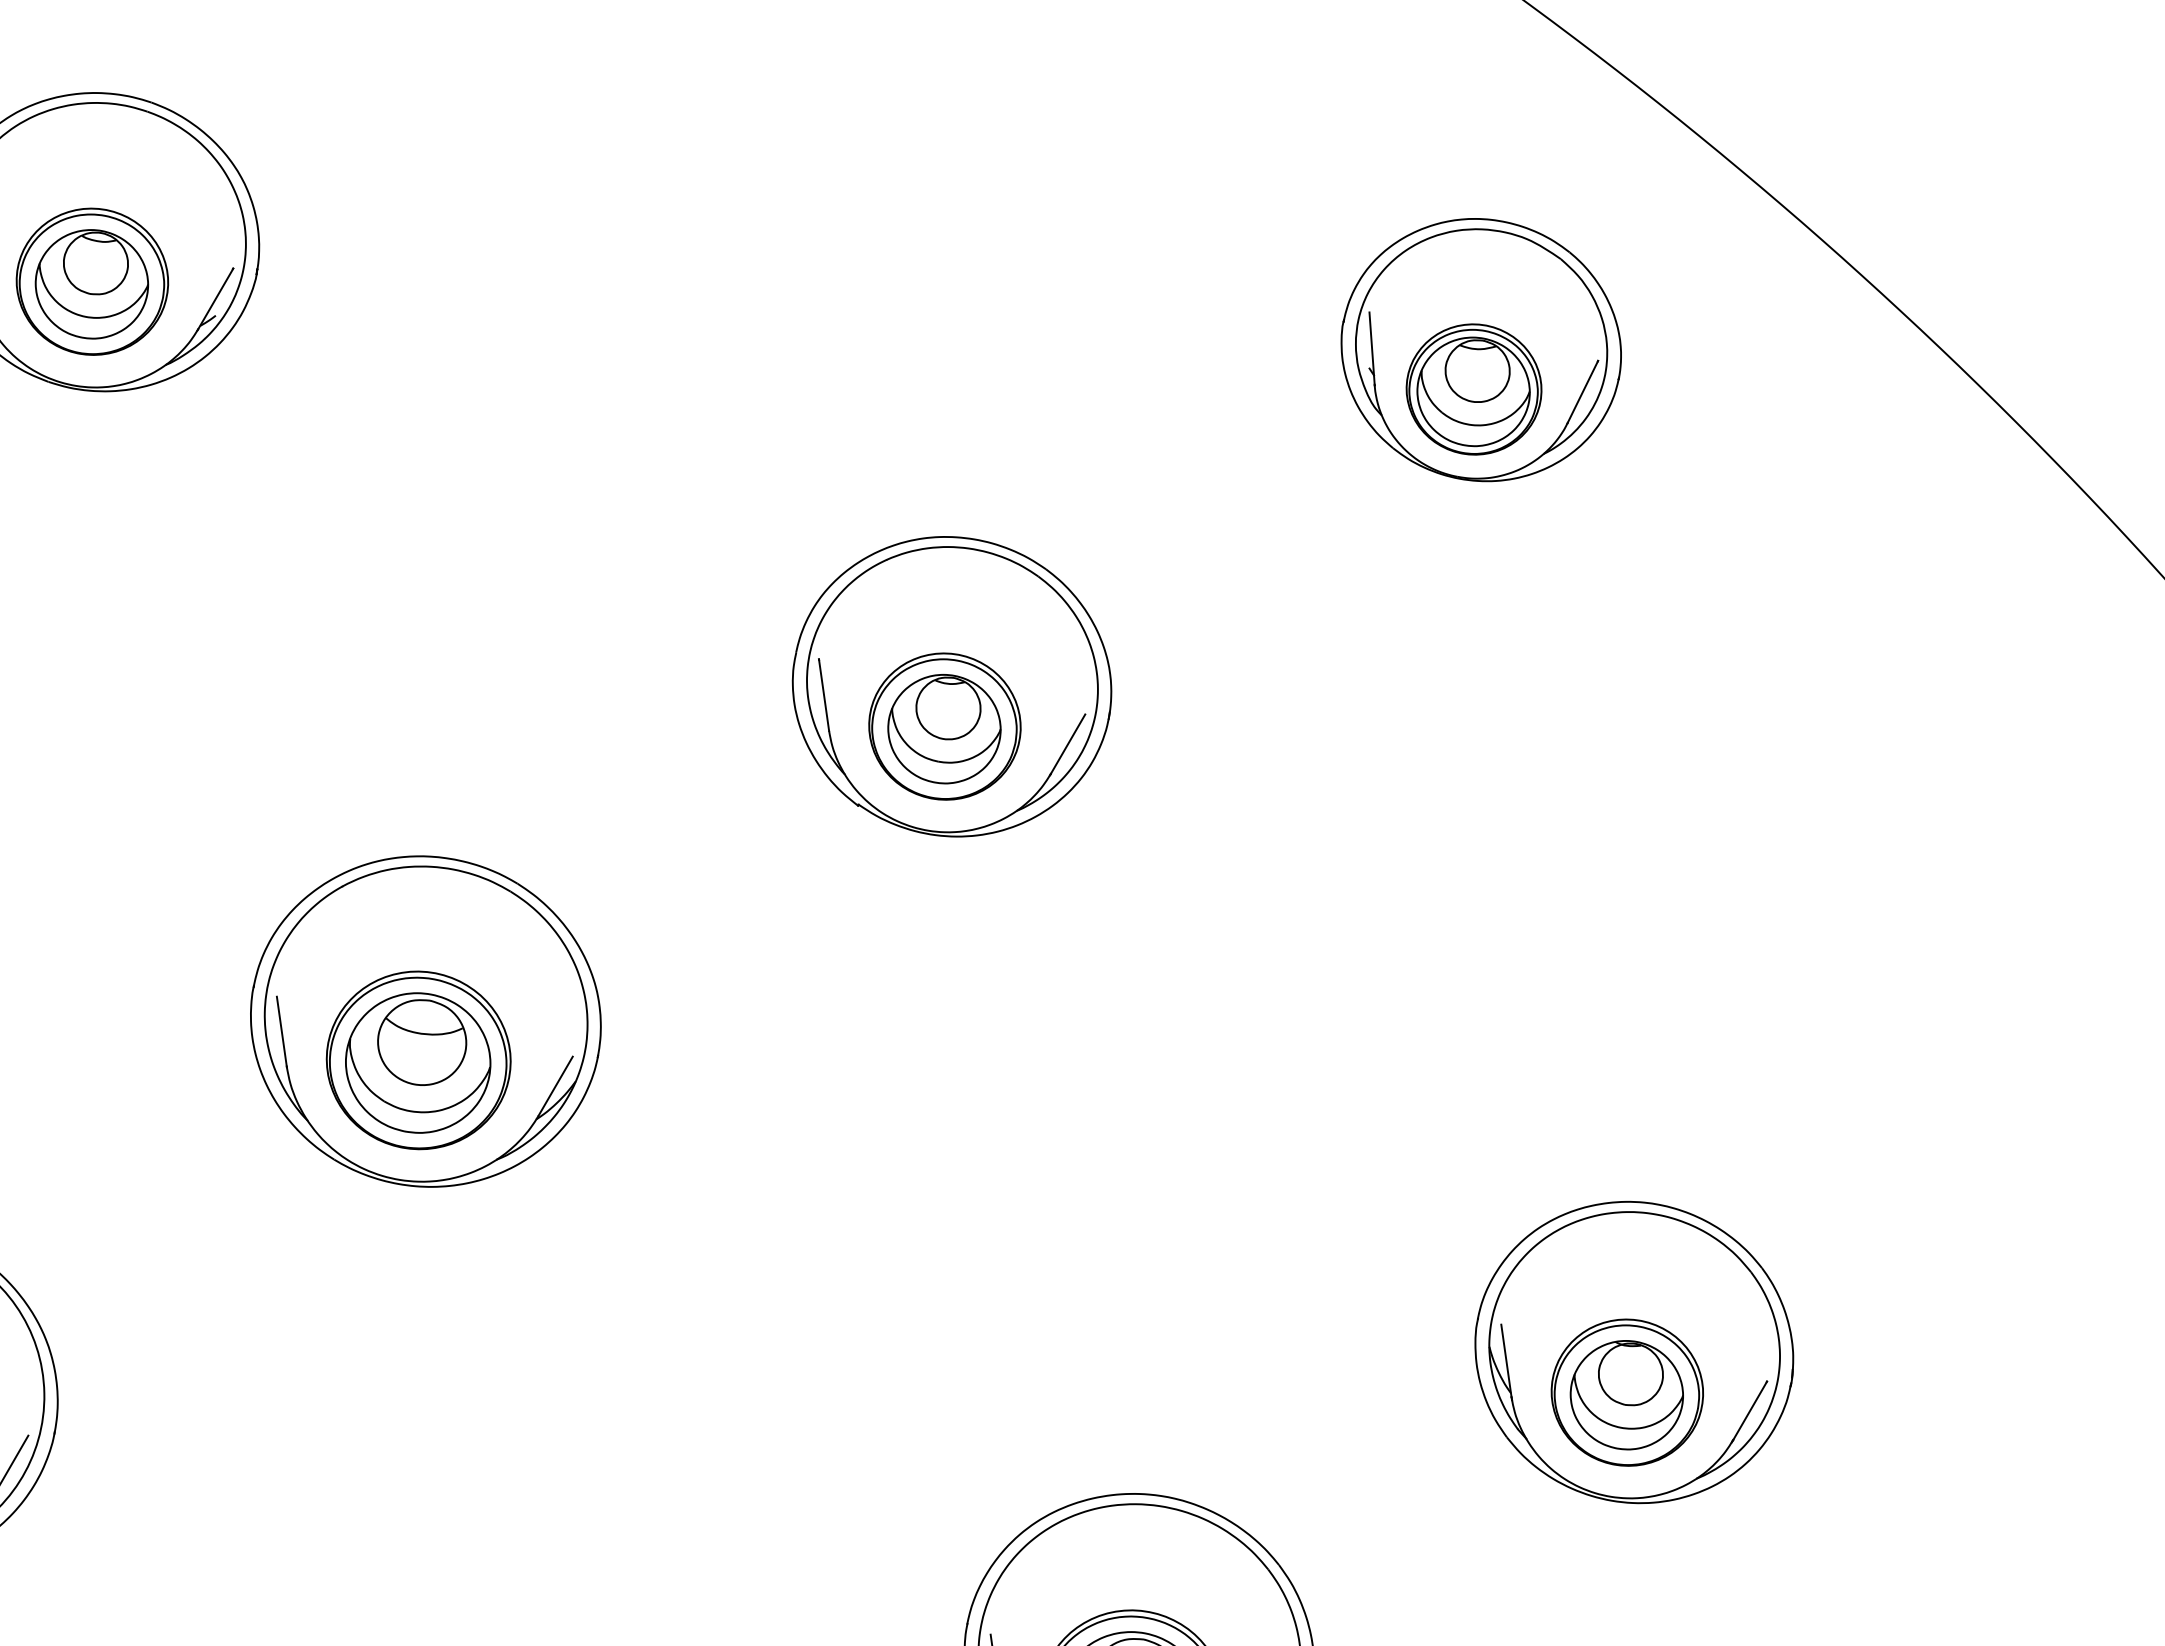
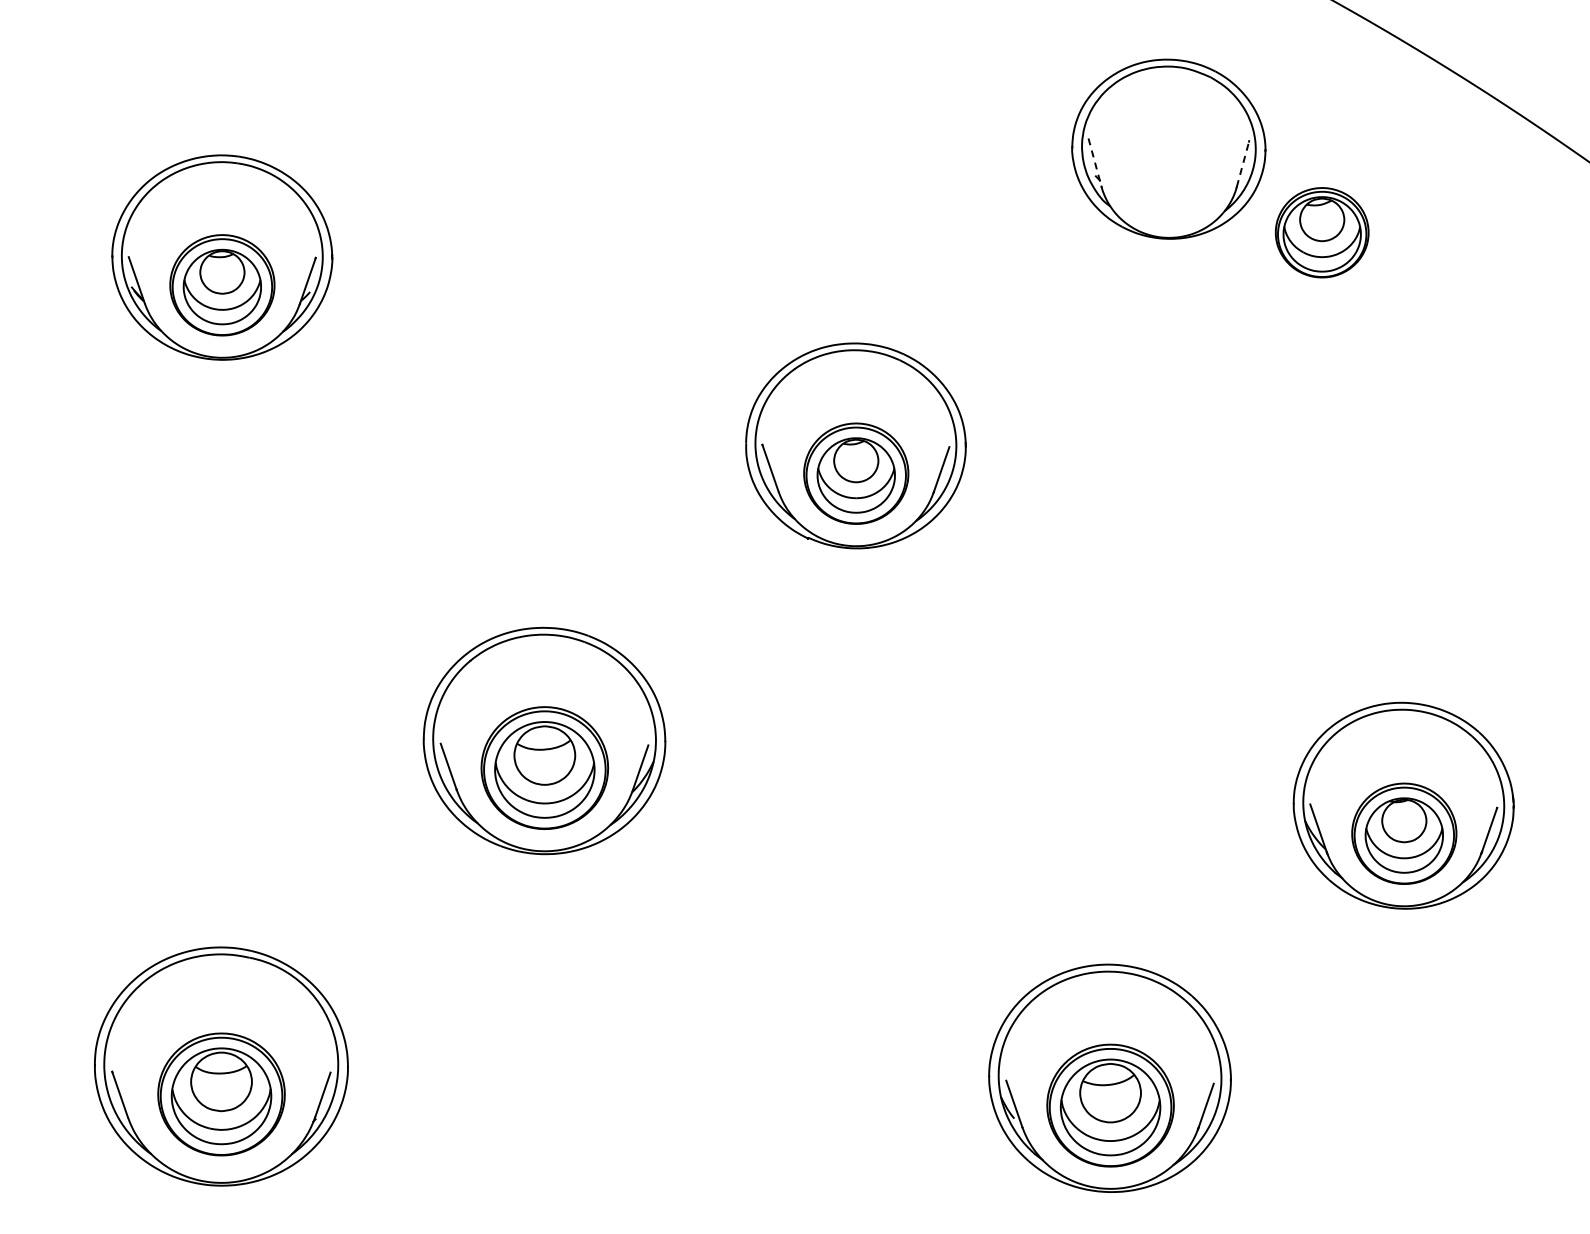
line: (1372, 350) -> (1095, 163), solid -> dashed
part: (1474, 389) -> (1322, 232), moved
line: (1583, 392) -> (1243, 164), solid -> dashed

